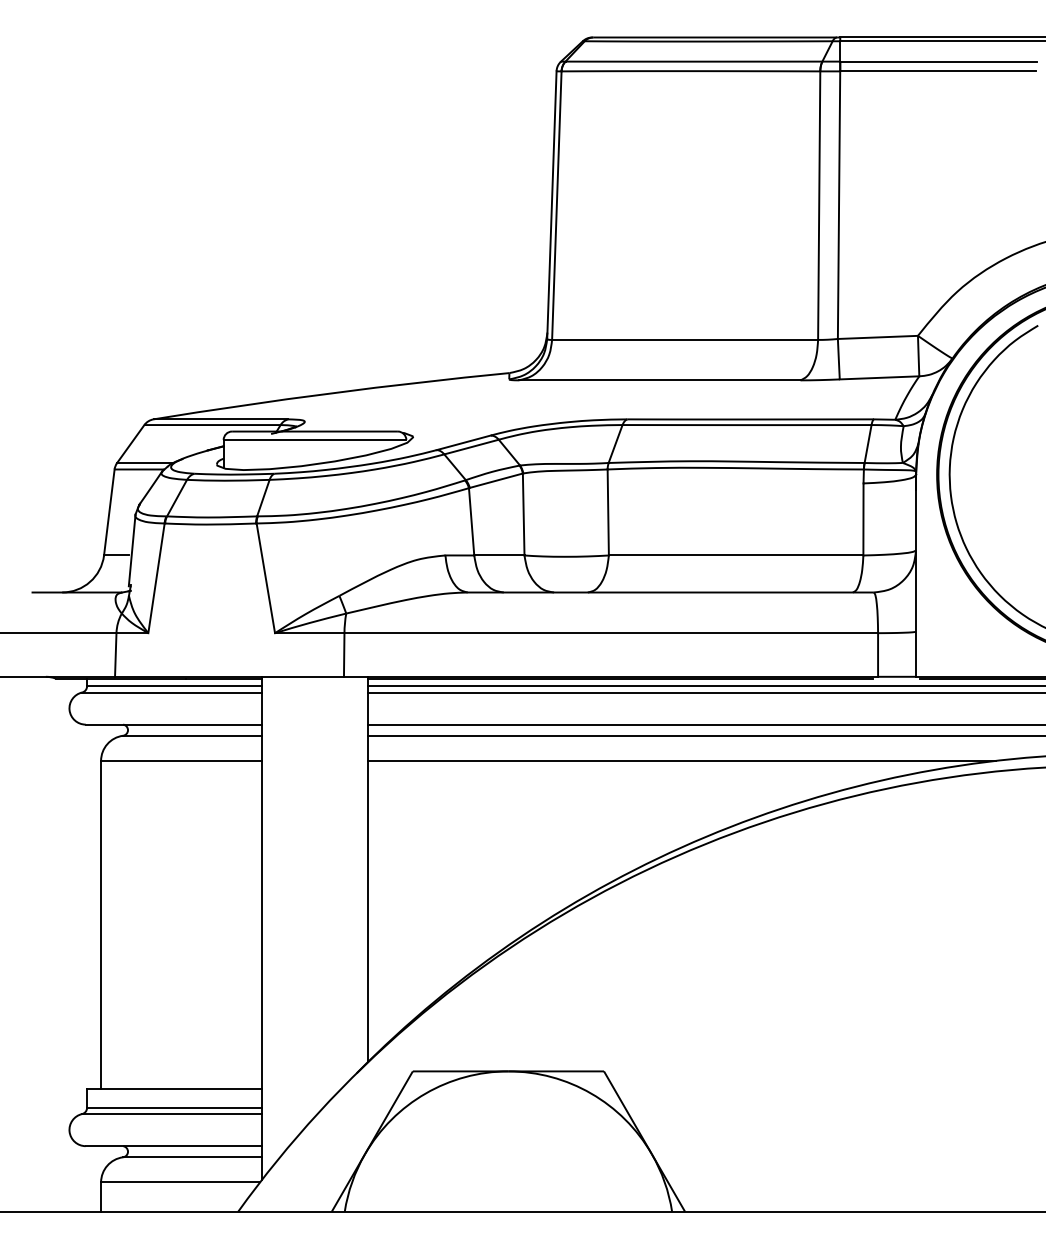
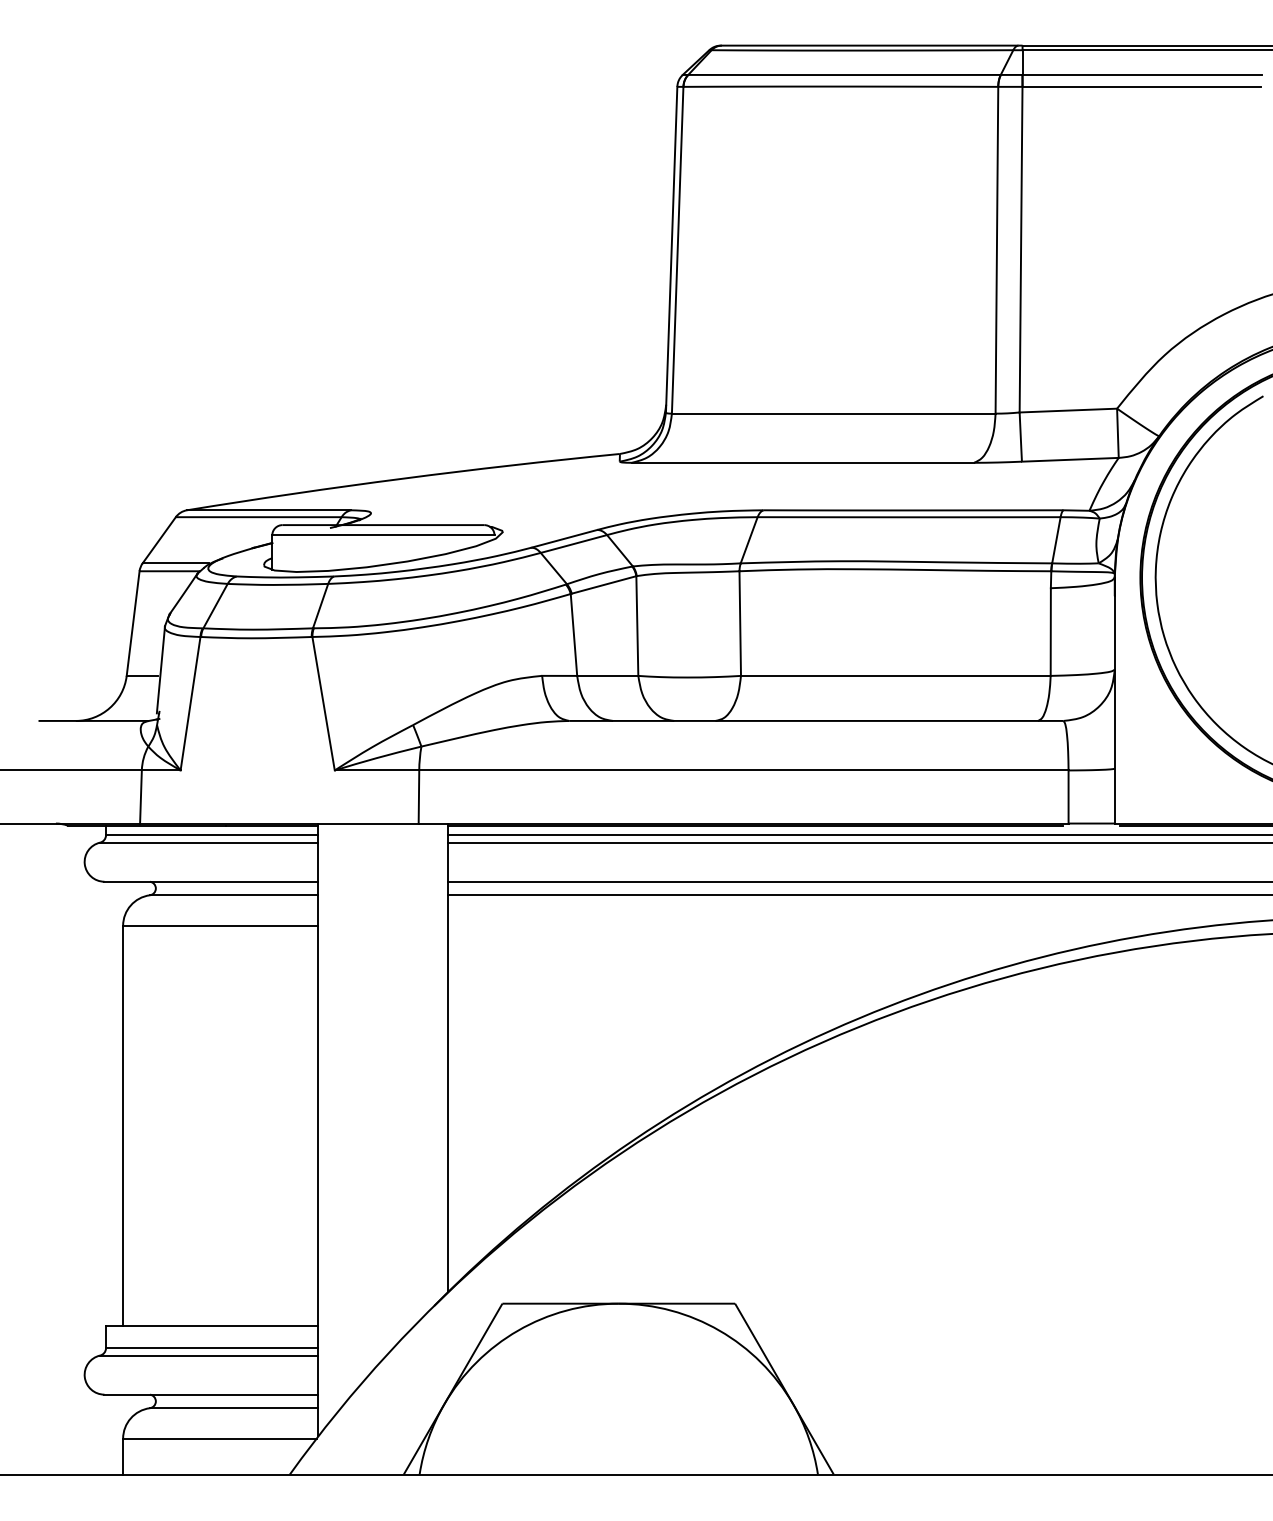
line: (682, 760) -> (830, 925), removed

